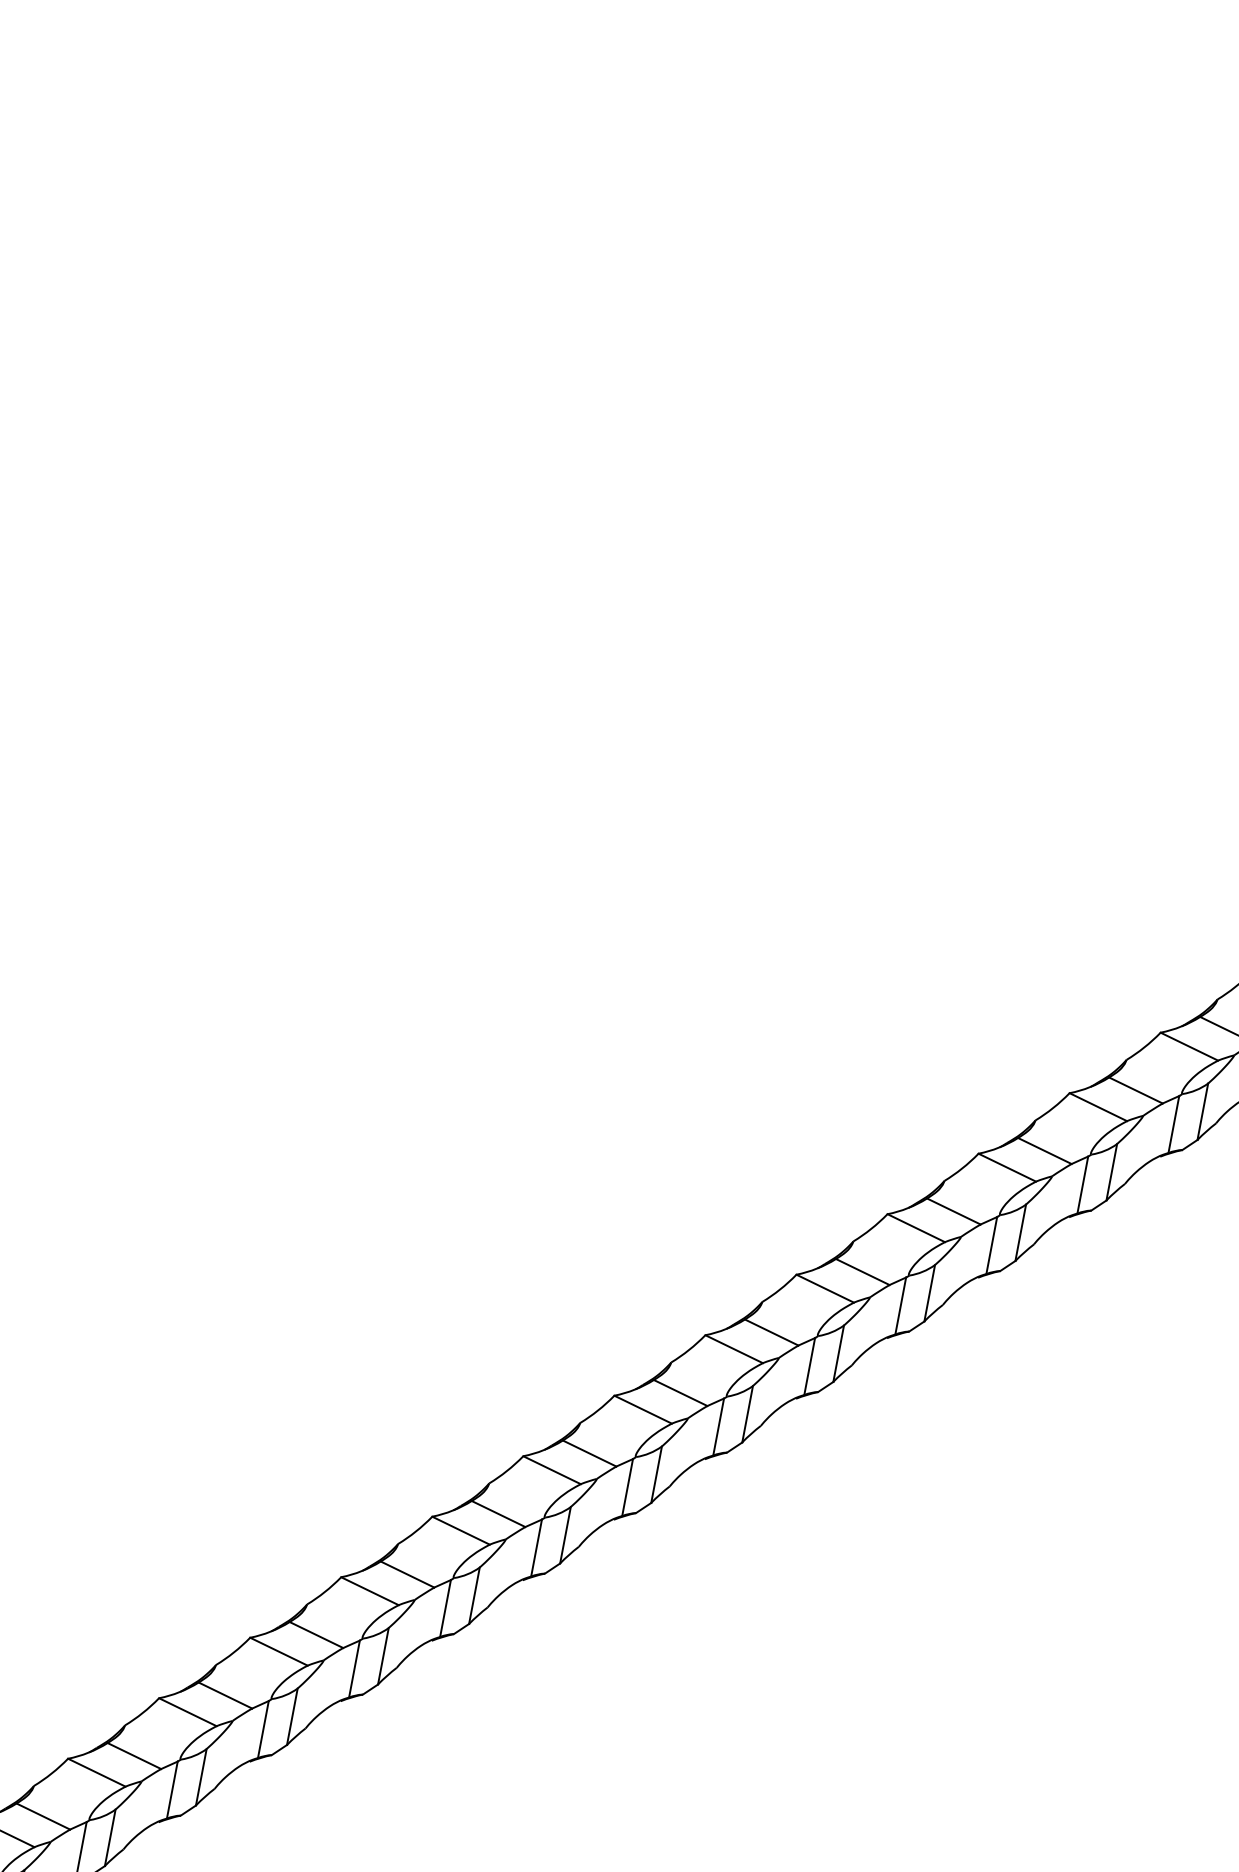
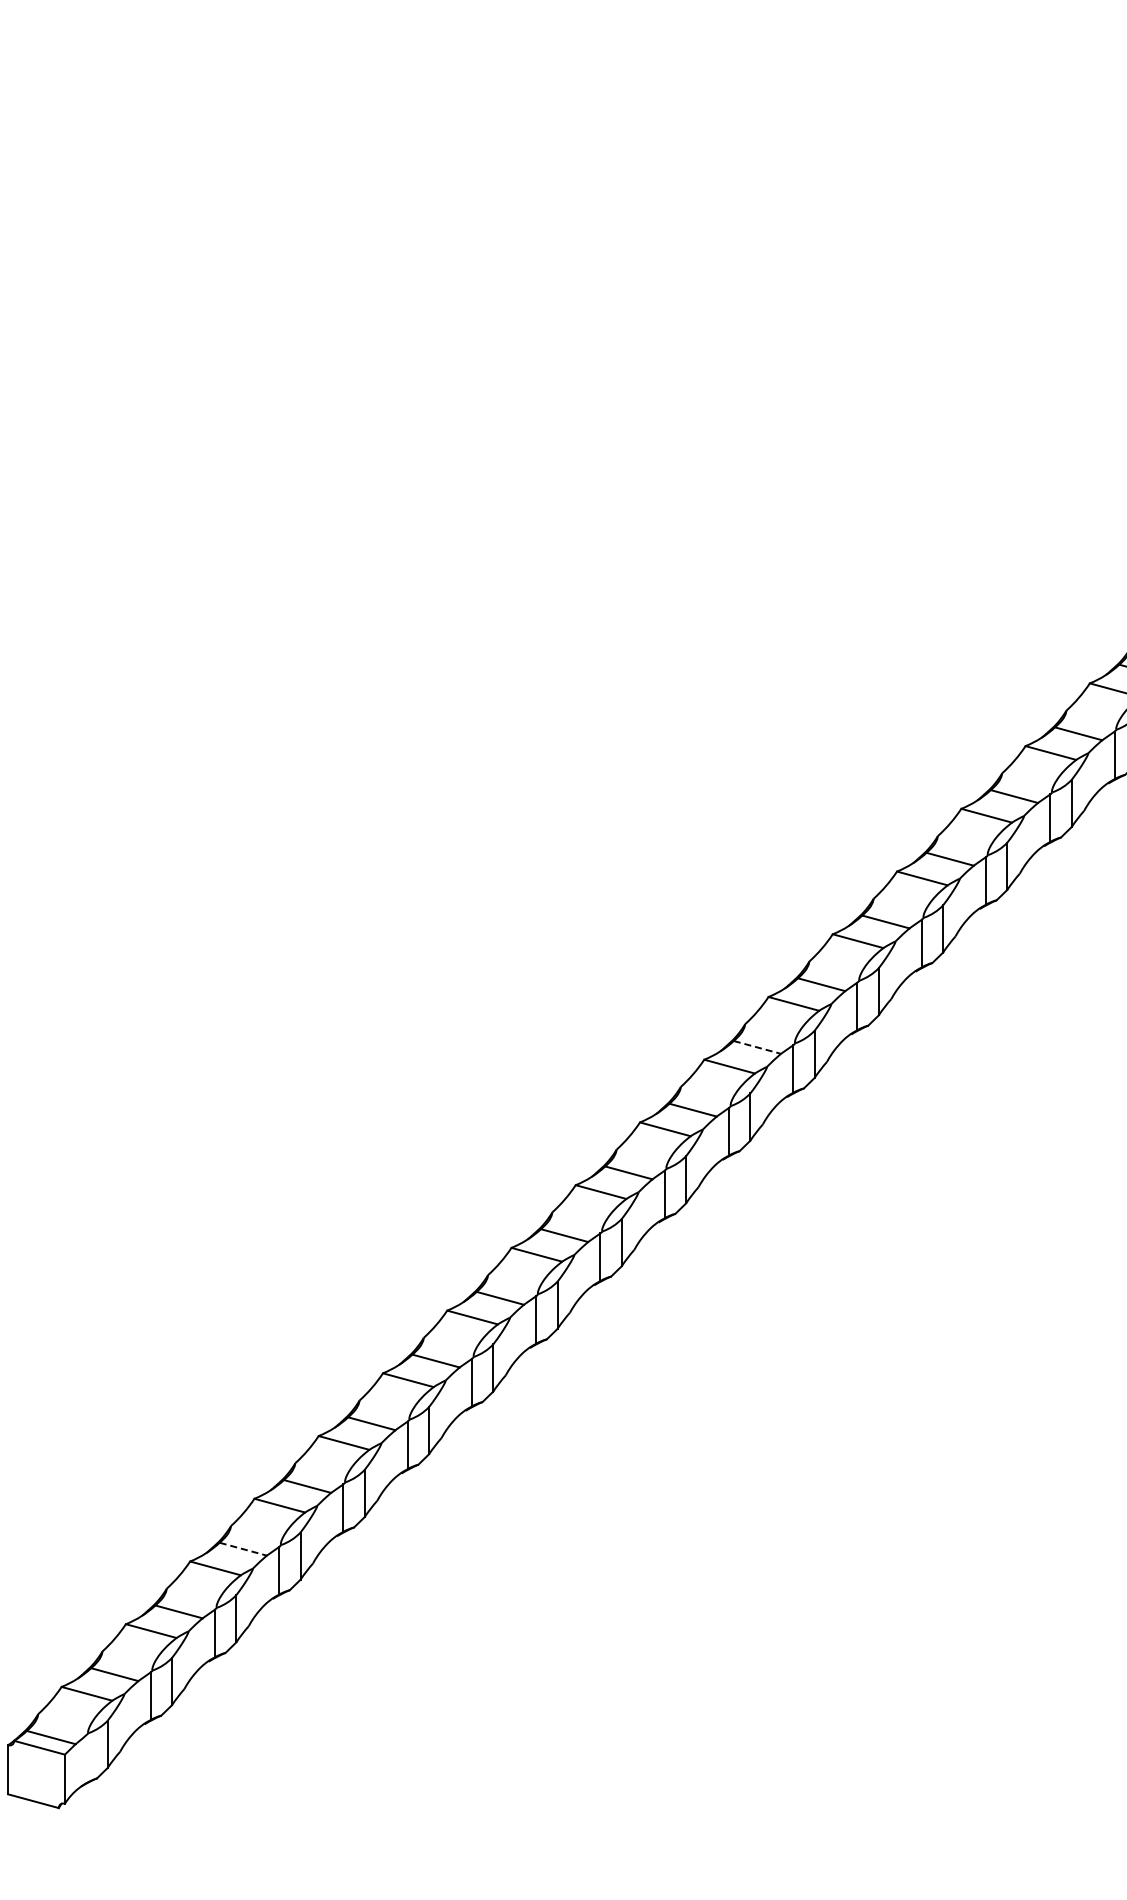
line: (953, 1211) -> (757, 1047), solid -> dashed
line: (225, 1695) -> (243, 1549), solid -> dashed

